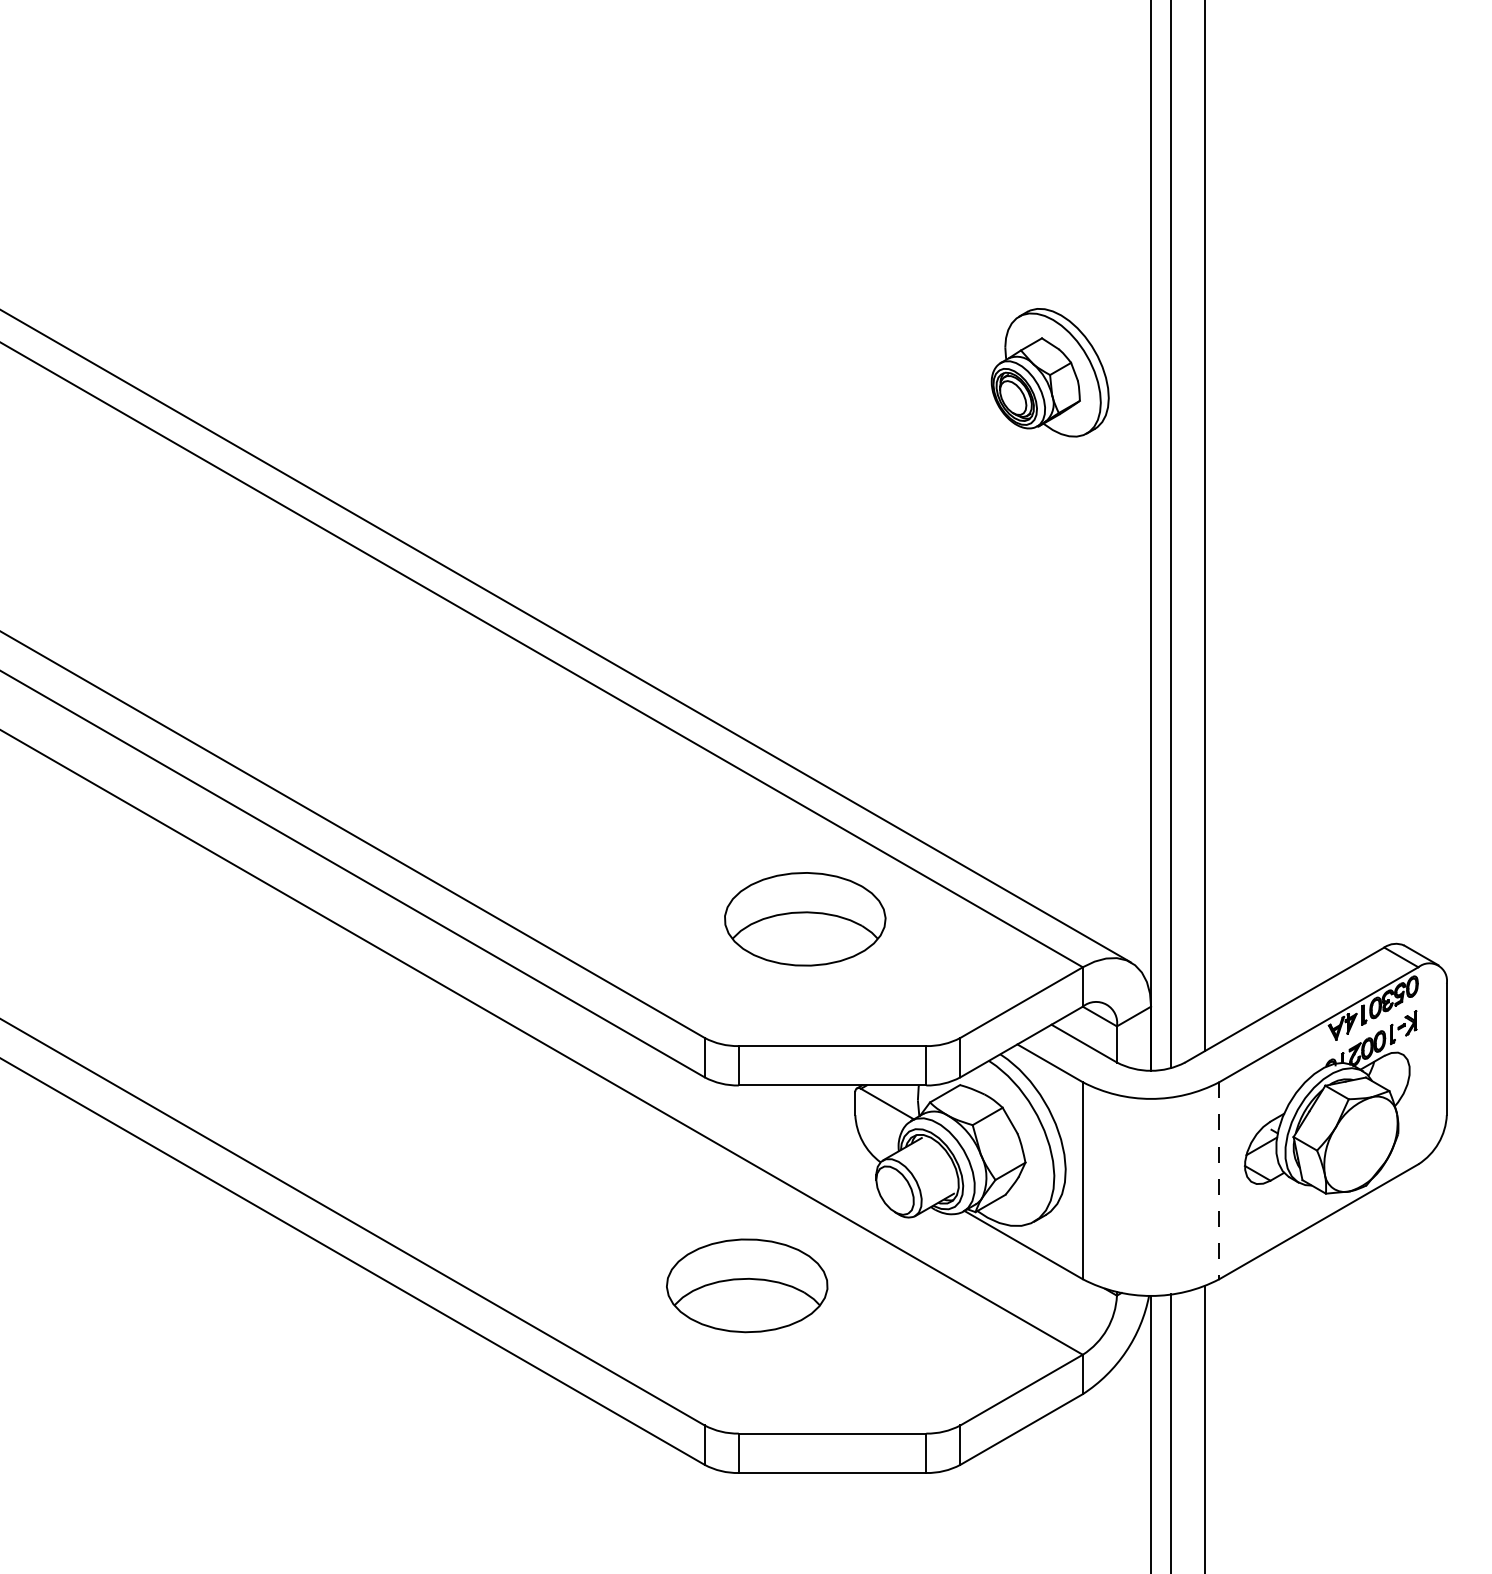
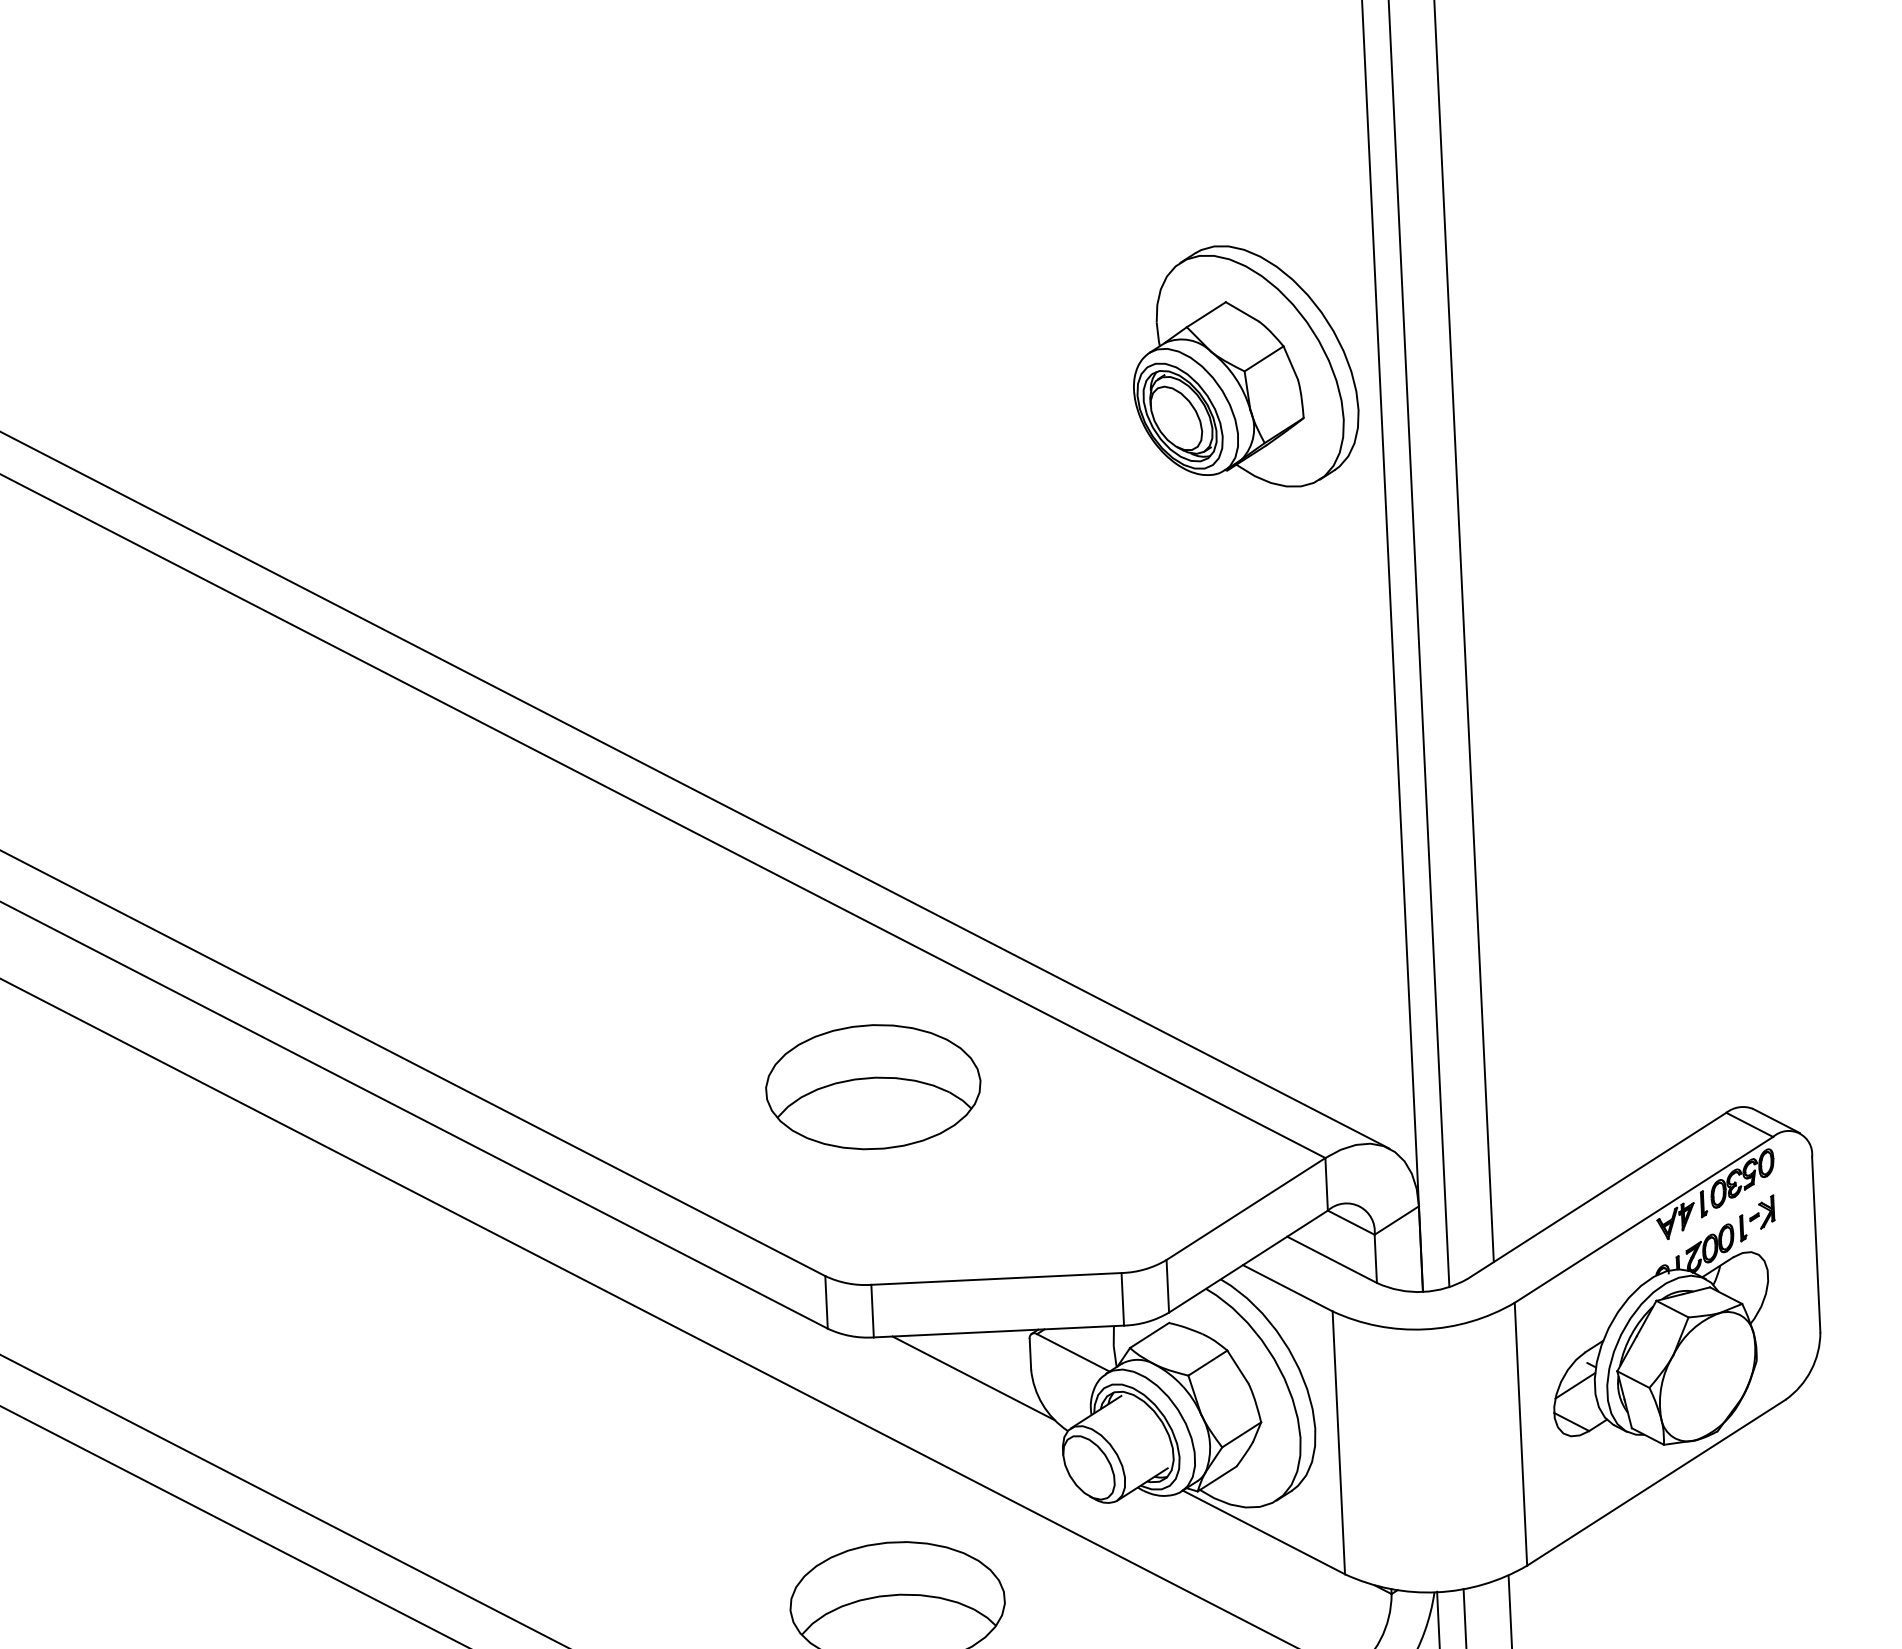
part: (1049, 372) -> (1243, 366), size x1.43
part: (805, 919) -> (873, 1087), moved
line: (811, 1119) -> (972, 1378), added
line: (1219, 1180) -> (1521, 1433), dashed -> solid

